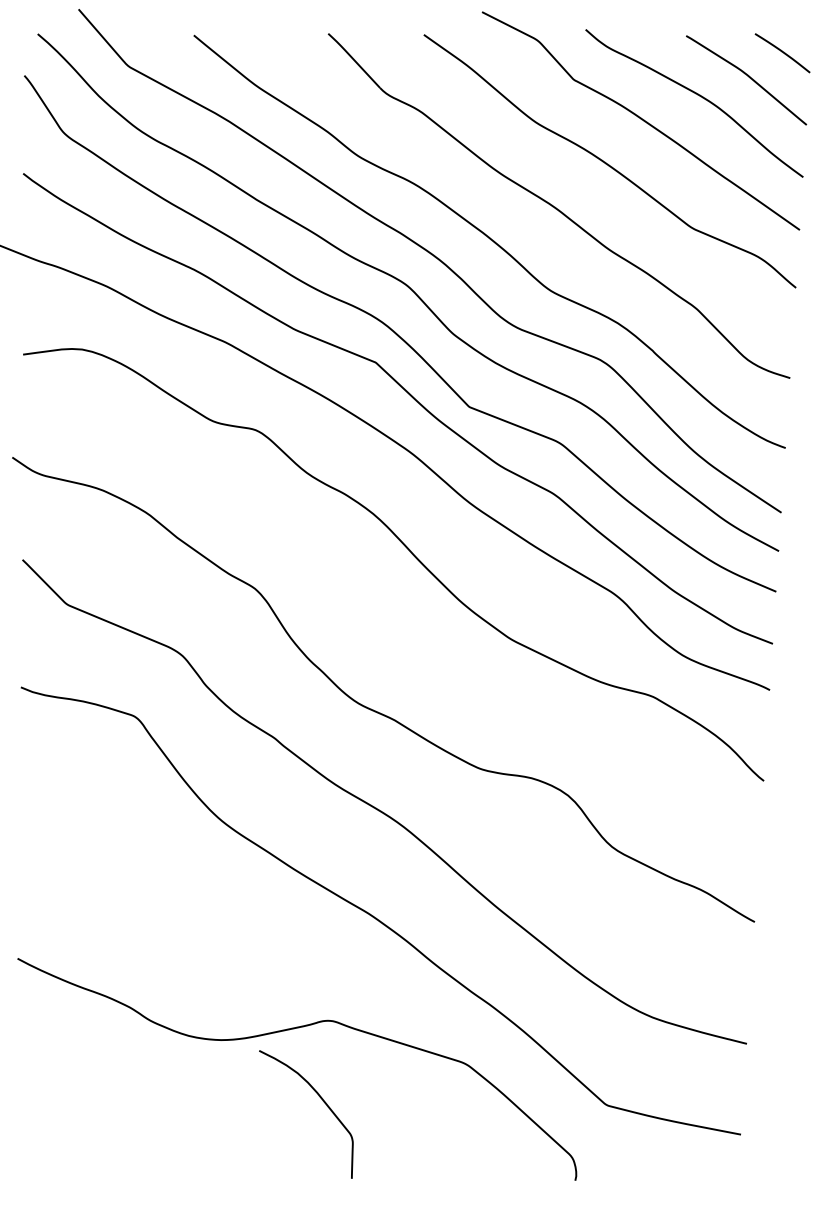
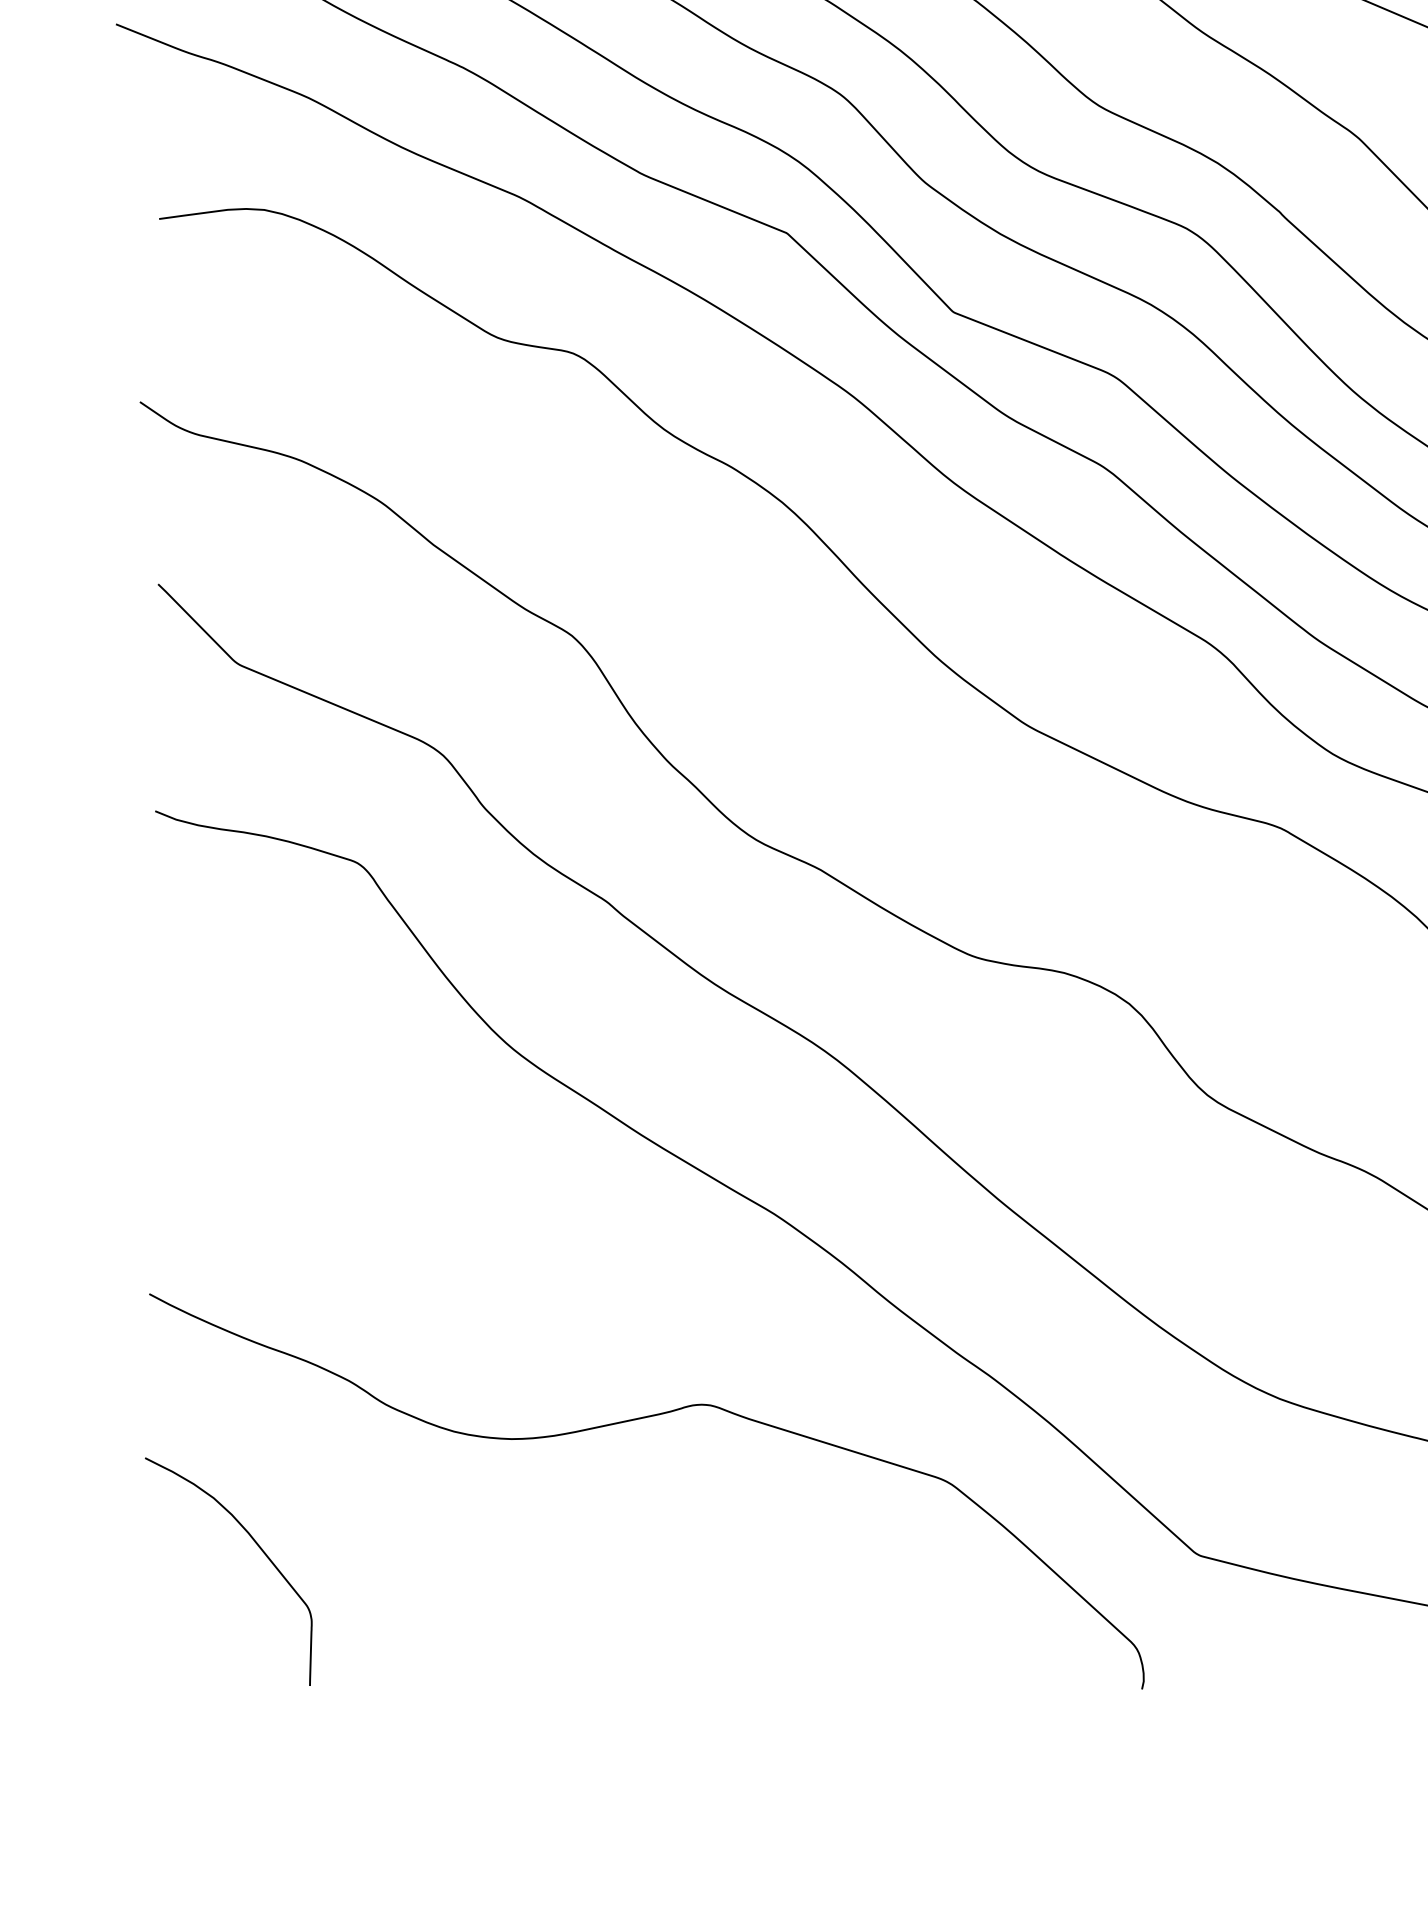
curve: (323, 1102) -> (259, 1550), moved

